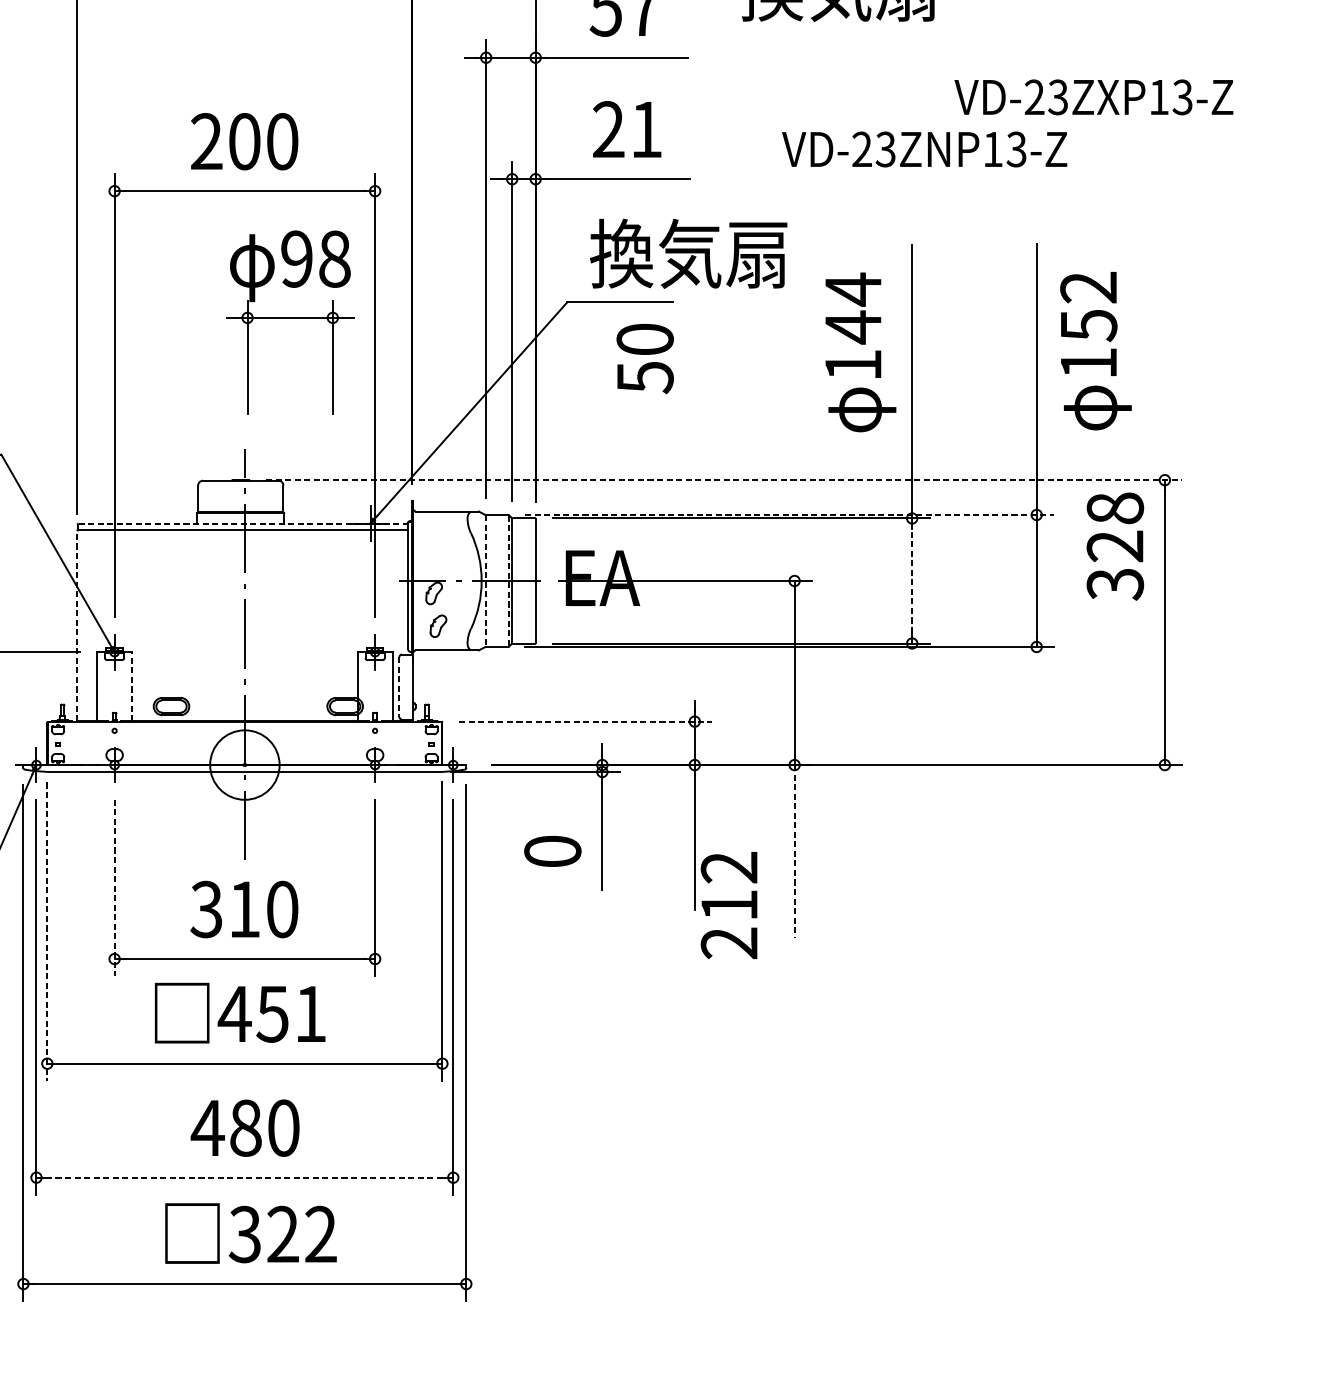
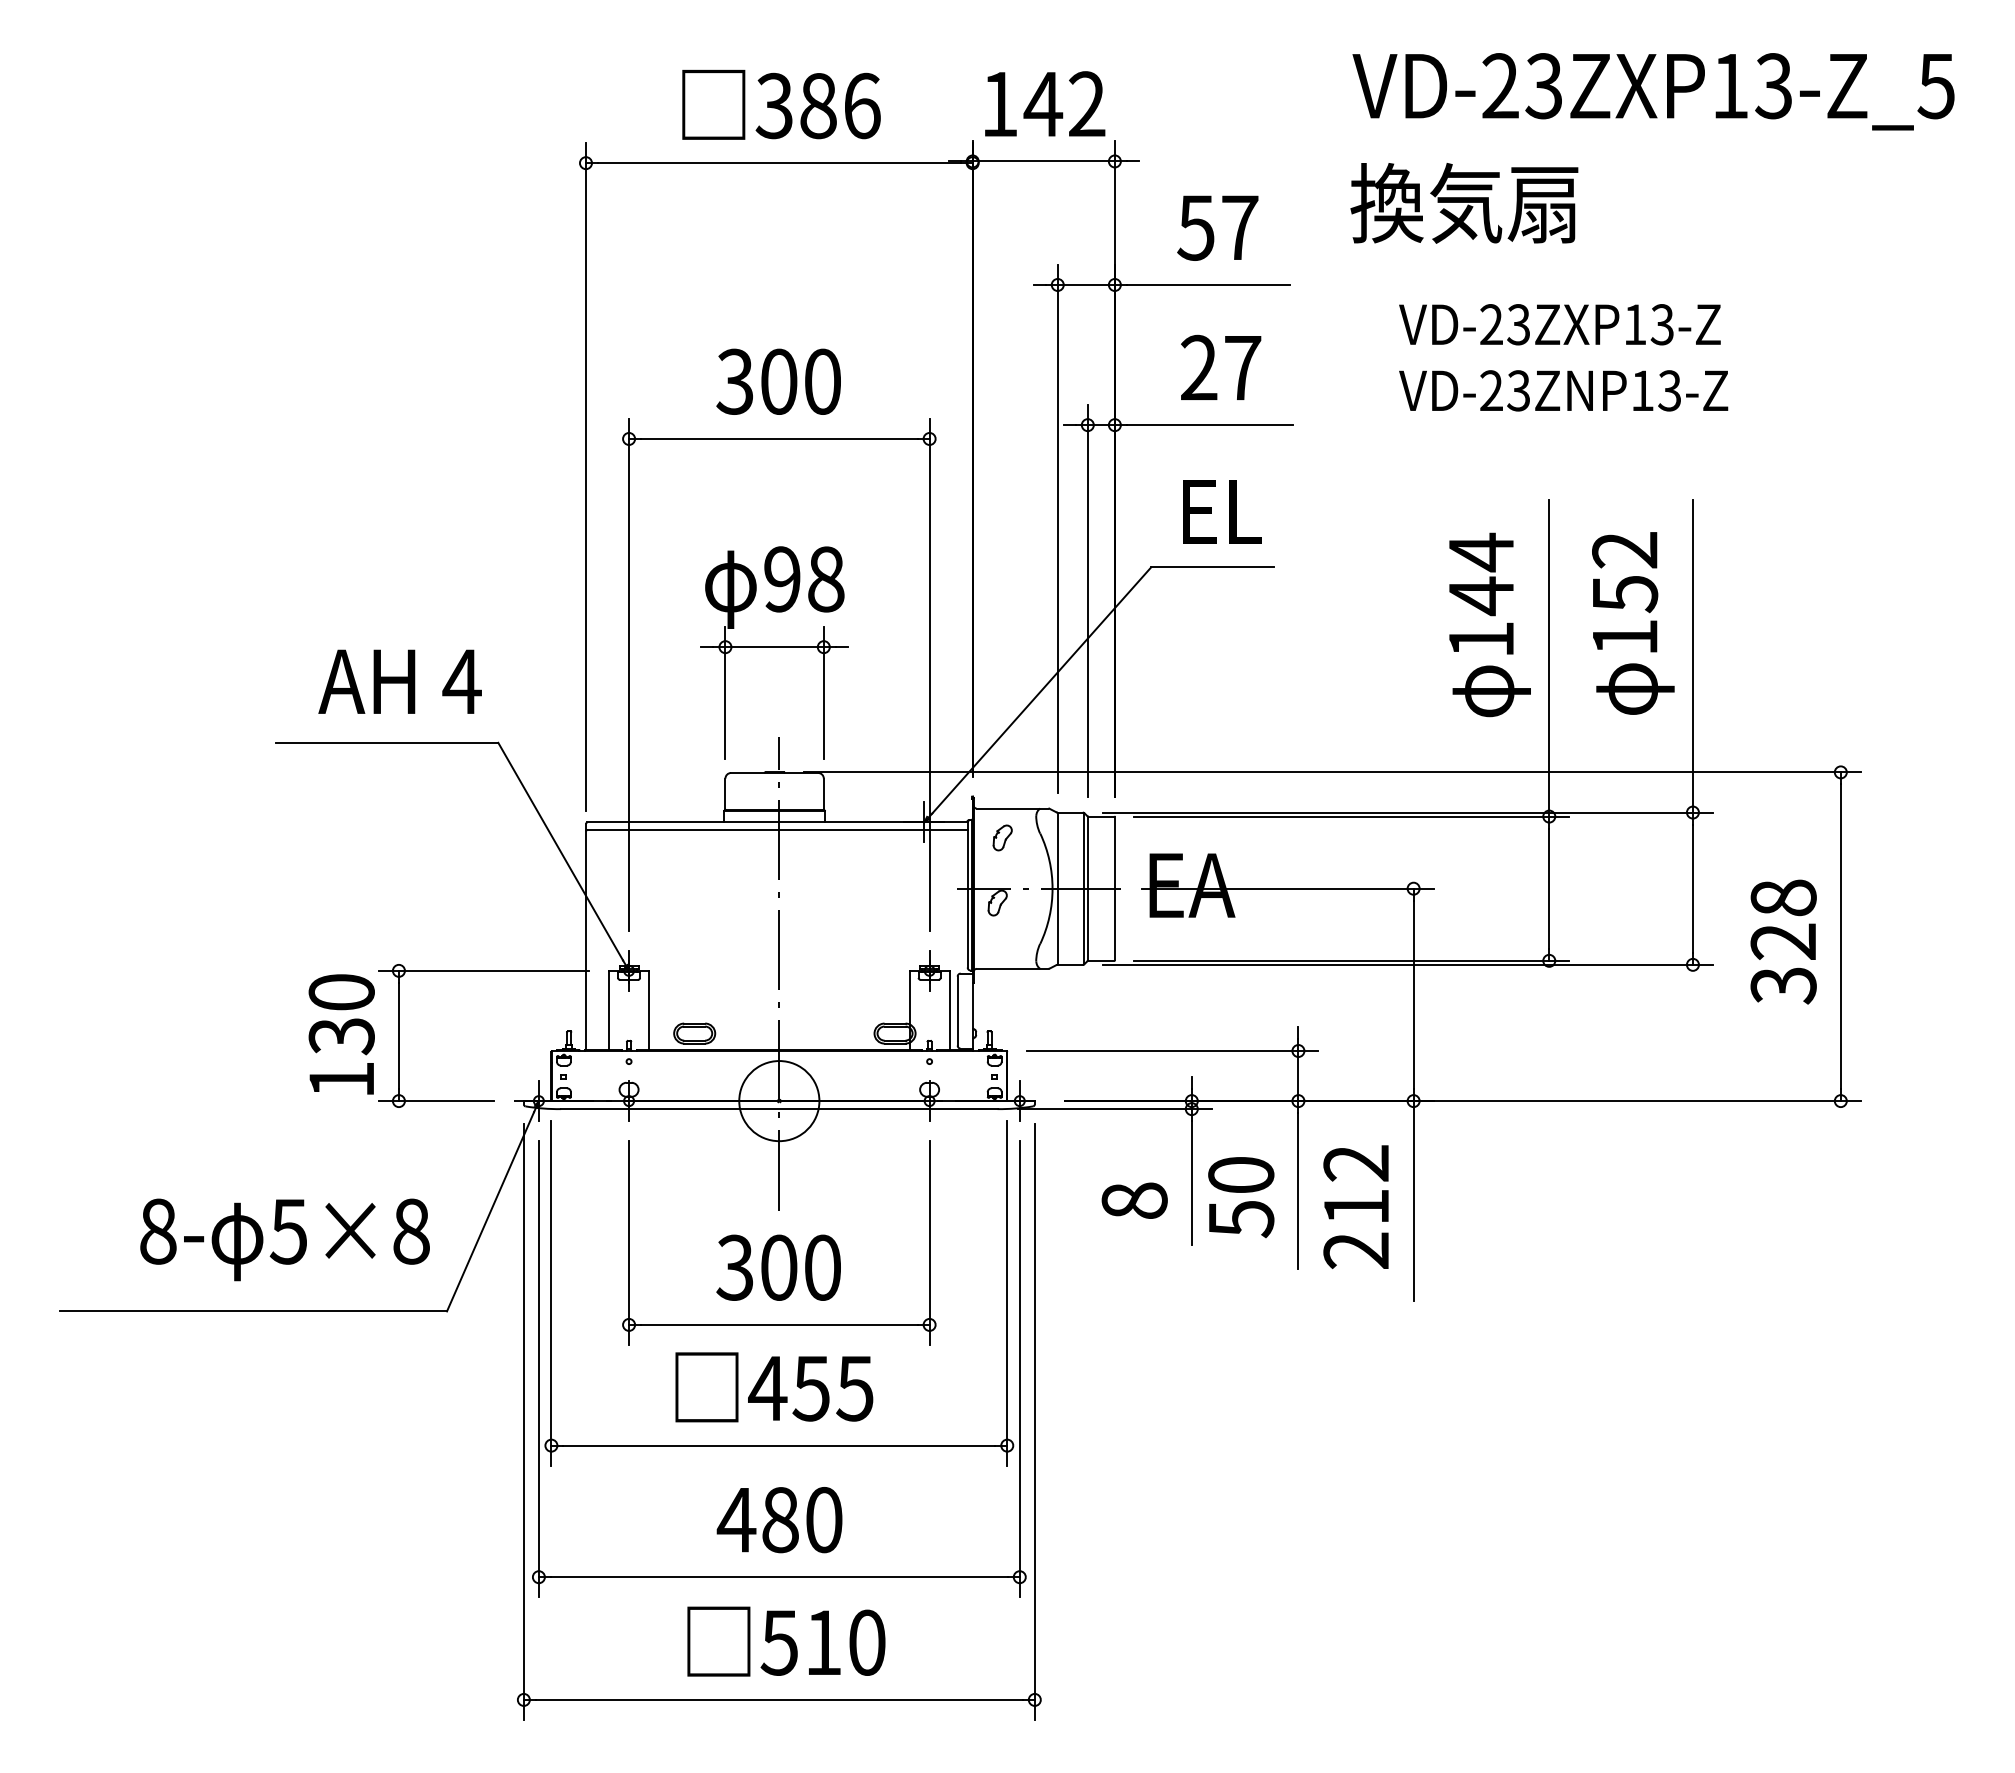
text: (1093, 97) -> (1559, 324), moved
text: (647, 130) -> (1243, 368), 21 -> 27
text: (206, 141) -> (734, 381), 200 -> 300
text: (688, 253) -> (1291, 510), 換気扇 -> EL
part: (290, 322) -> (774, 652), moved
text: (1096, 351) -> (1633, 623), moved
text: (645, 358) -> (1241, 1197), moved
line: (724, 480) -> (1332, 772), dashed -> solid
line: (790, 514) -> (1408, 812), dashed -> solid
line: (244, 523) -> (778, 822), dashed -> solid
text: (1115, 546) -> (1783, 941), moved
line: (485, 580) -> (1057, 888), dashed -> solid
line: (912, 580) -> (1549, 888), dashed -> solid
line: (508, 581) -> (1083, 889), dashed -> solid
line: (76, 625) -> (585, 940), dashed -> solid
part: (438, 625) -> (1002, 837), moved
line: (132, 686) -> (649, 1010), dashed -> solid
line: (399, 687) -> (957, 1011), dashed -> solid
line: (585, 722) -> (1172, 1051), dashed -> solid
text: (552, 851) -> (1134, 1200), 0 -> 8
line: (794, 851) -> (1413, 1200), dashed -> solid
line: (115, 888) -> (629, 1243), dashed -> solid
text: (728, 904) -> (1355, 1206), moved
text: (245, 909) -> (779, 1267), 310 -> 300
line: (47, 931) -> (551, 1293), dashed -> solid
text: (310, 1014) -> (854, 1388), 451 -> 455
line: (244, 1177) -> (778, 1577), dashed -> solid
text: (282, 1234) -> (822, 1642), 322 -> 510

